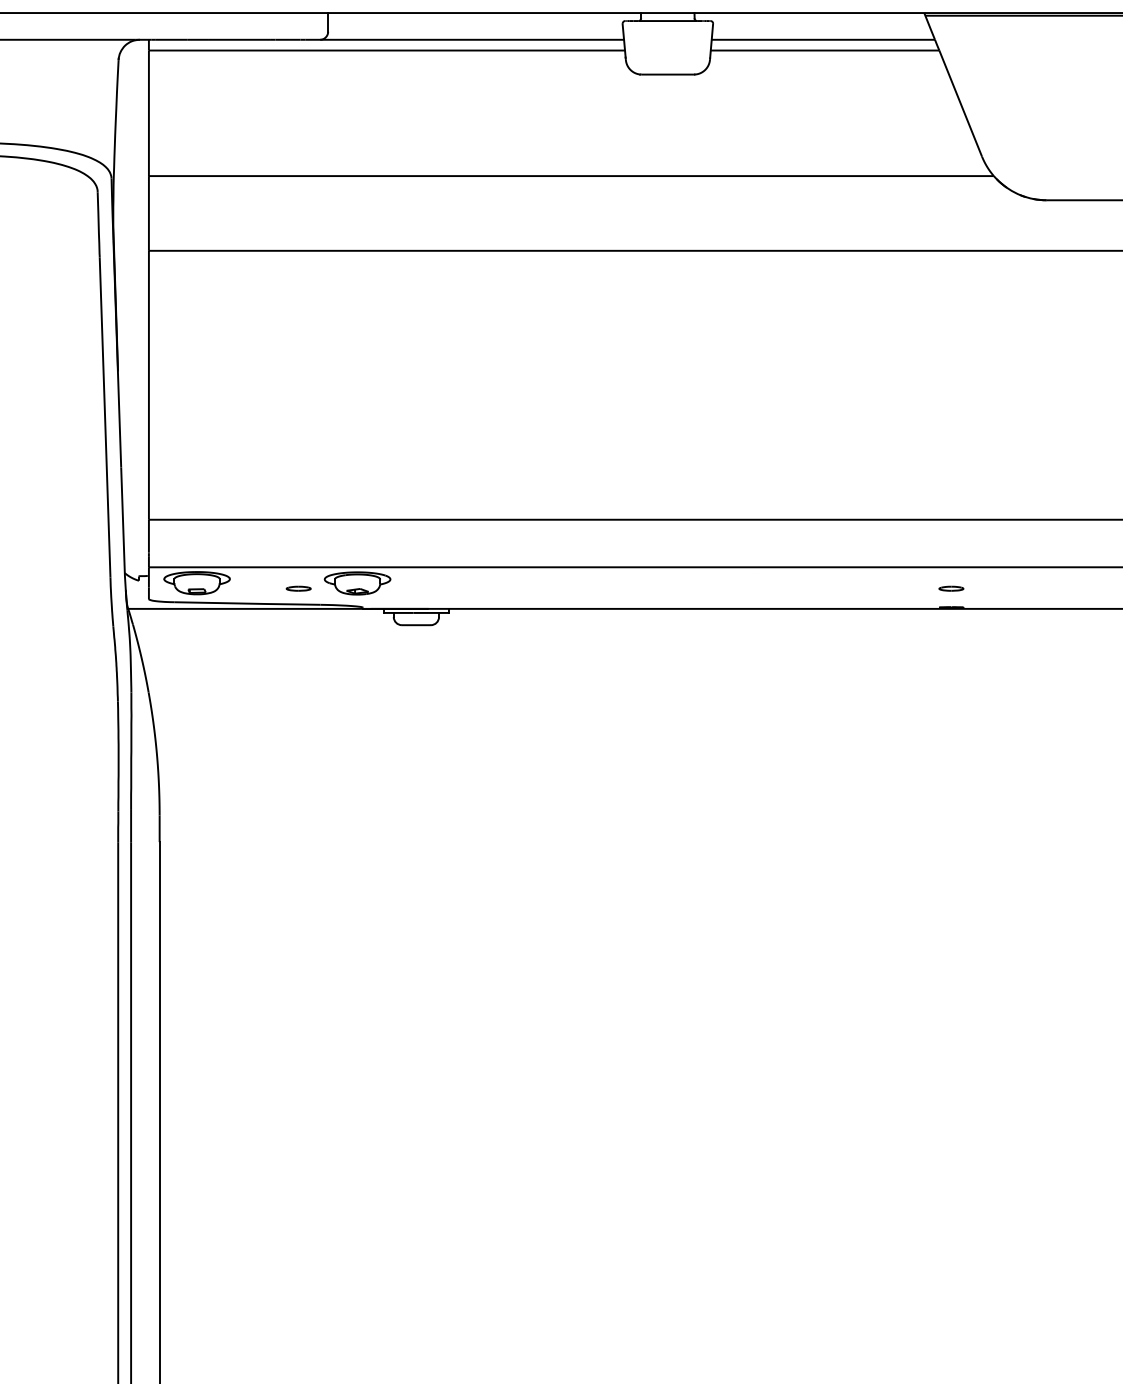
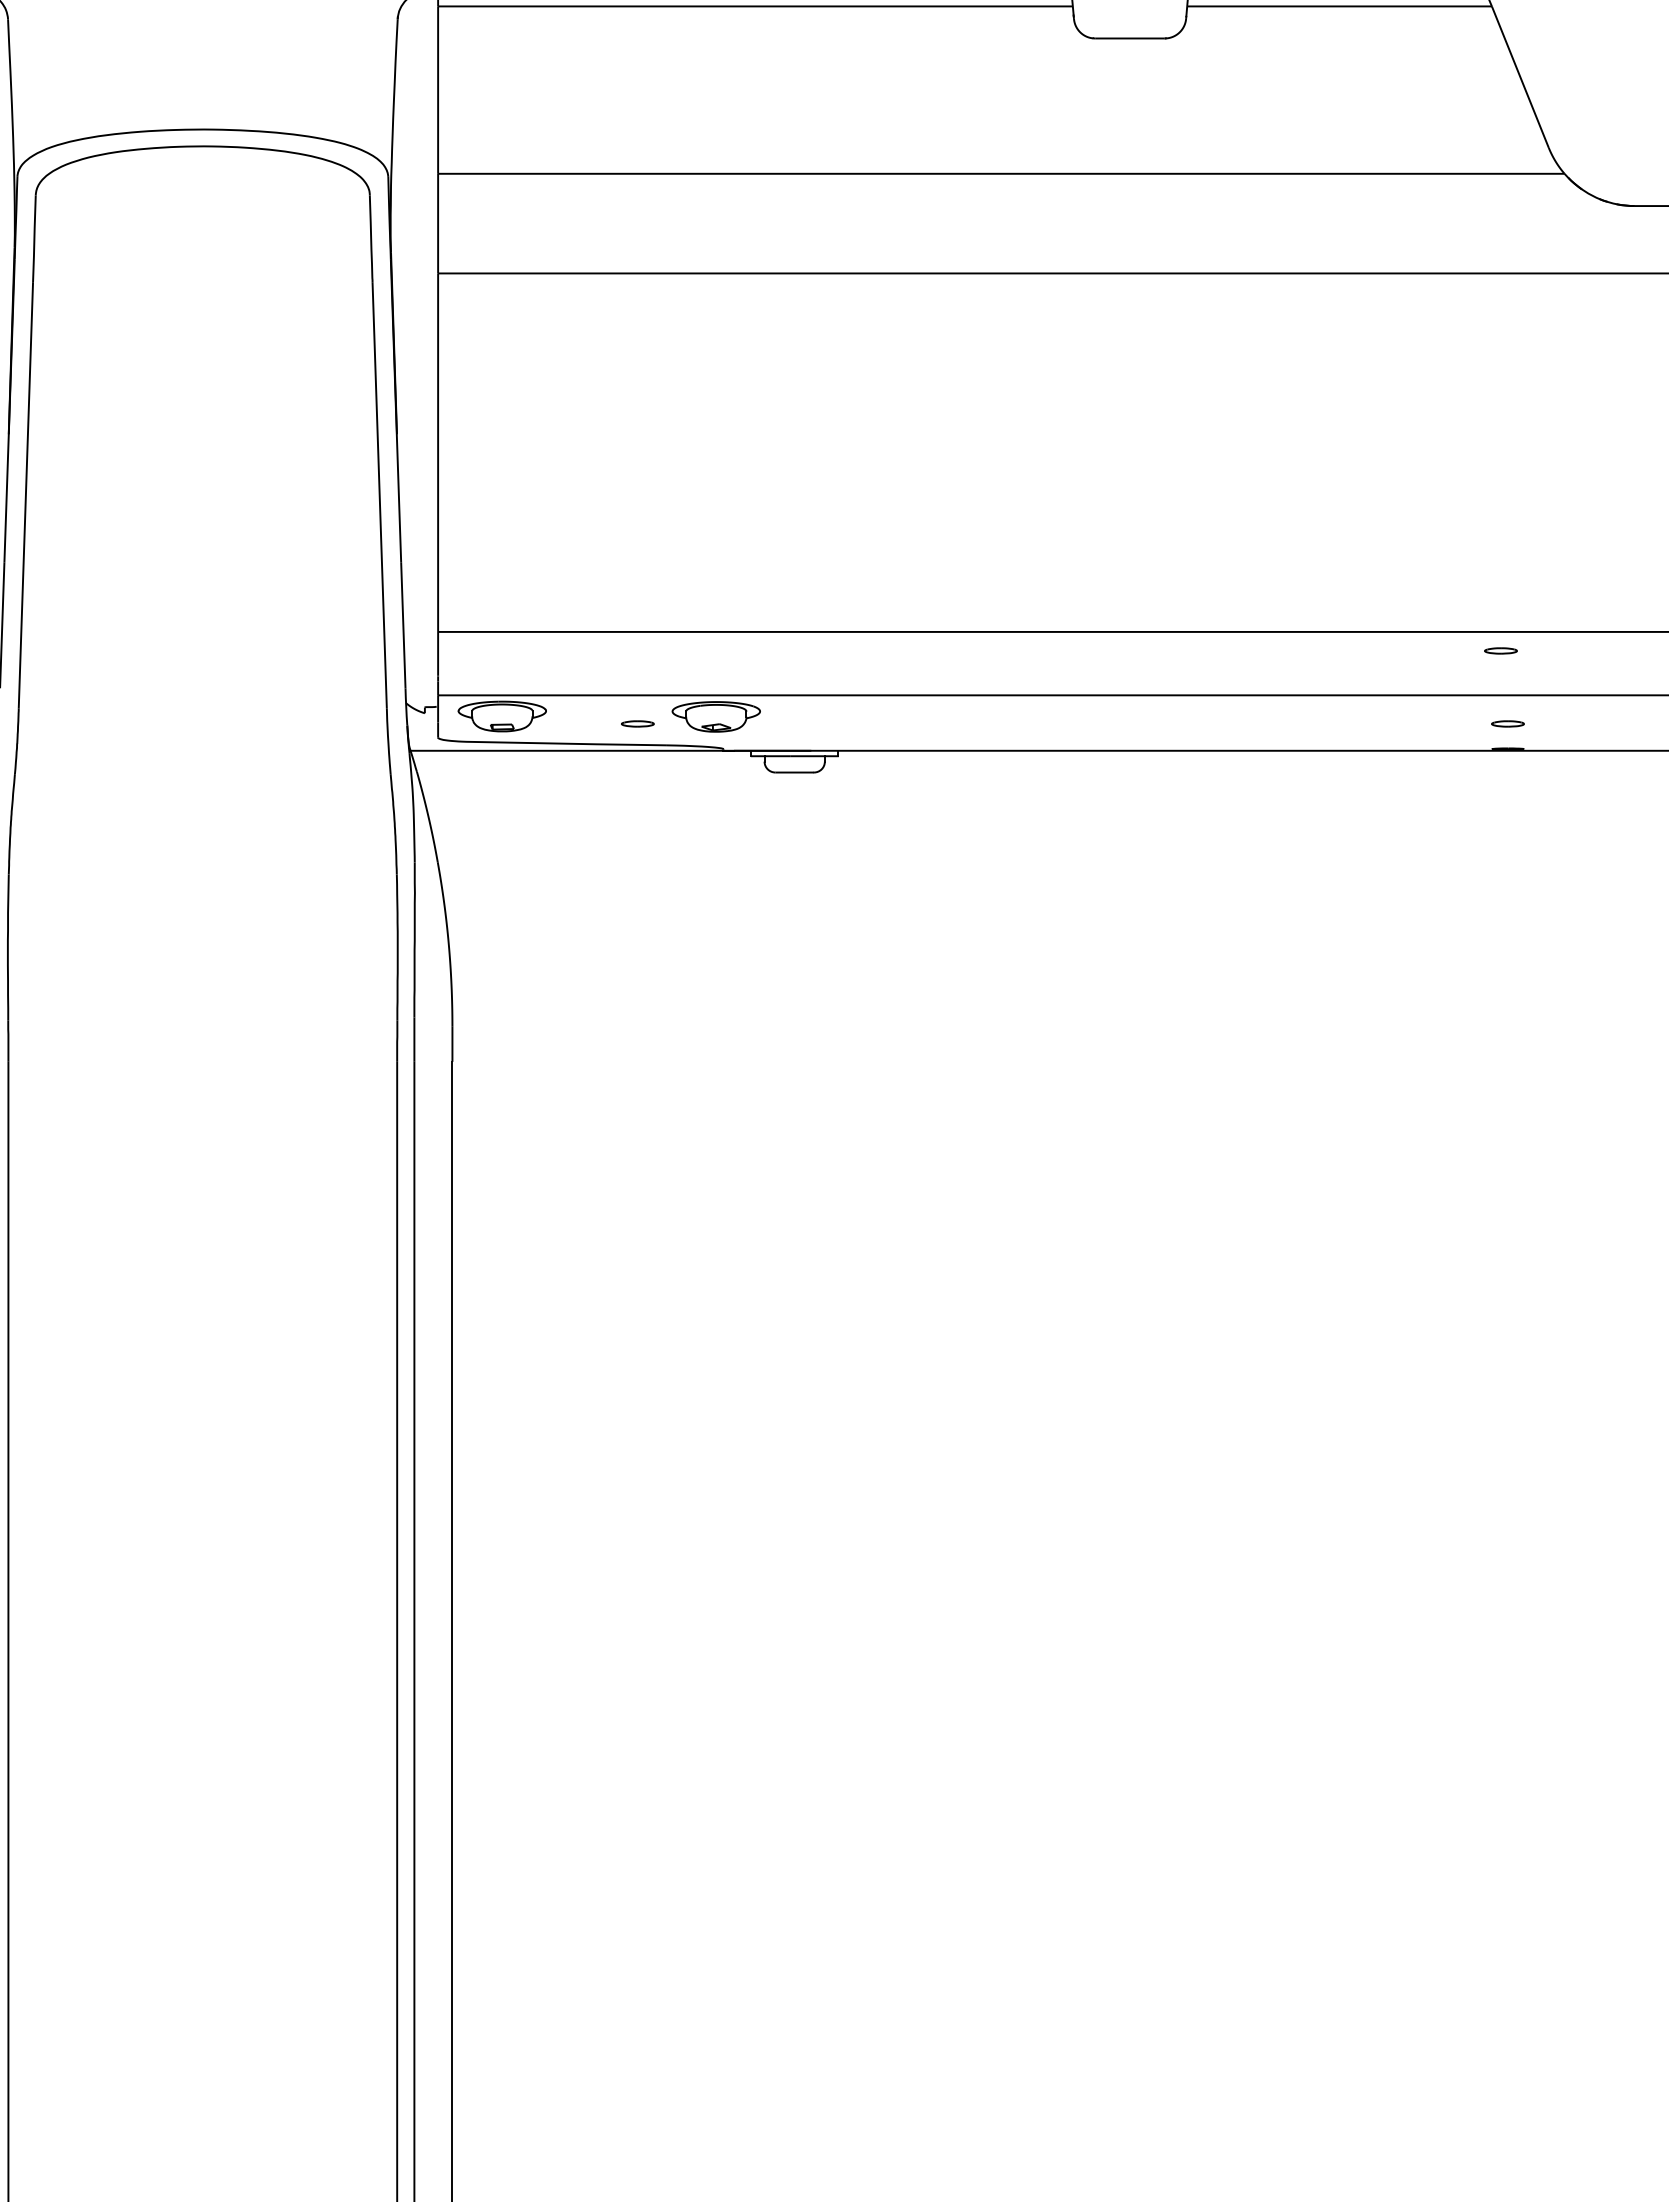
part: (945, 533) -> (1500, 650), added

